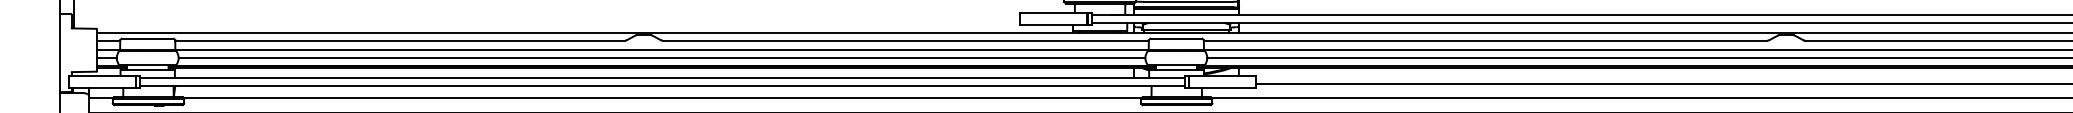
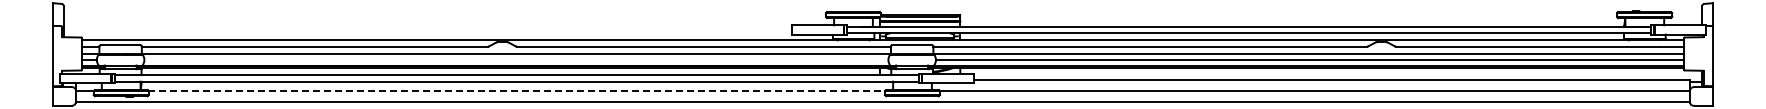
line: (662, 57) -> (516, 59), removed
line: (662, 97) -> (516, 90), solid -> dashed

